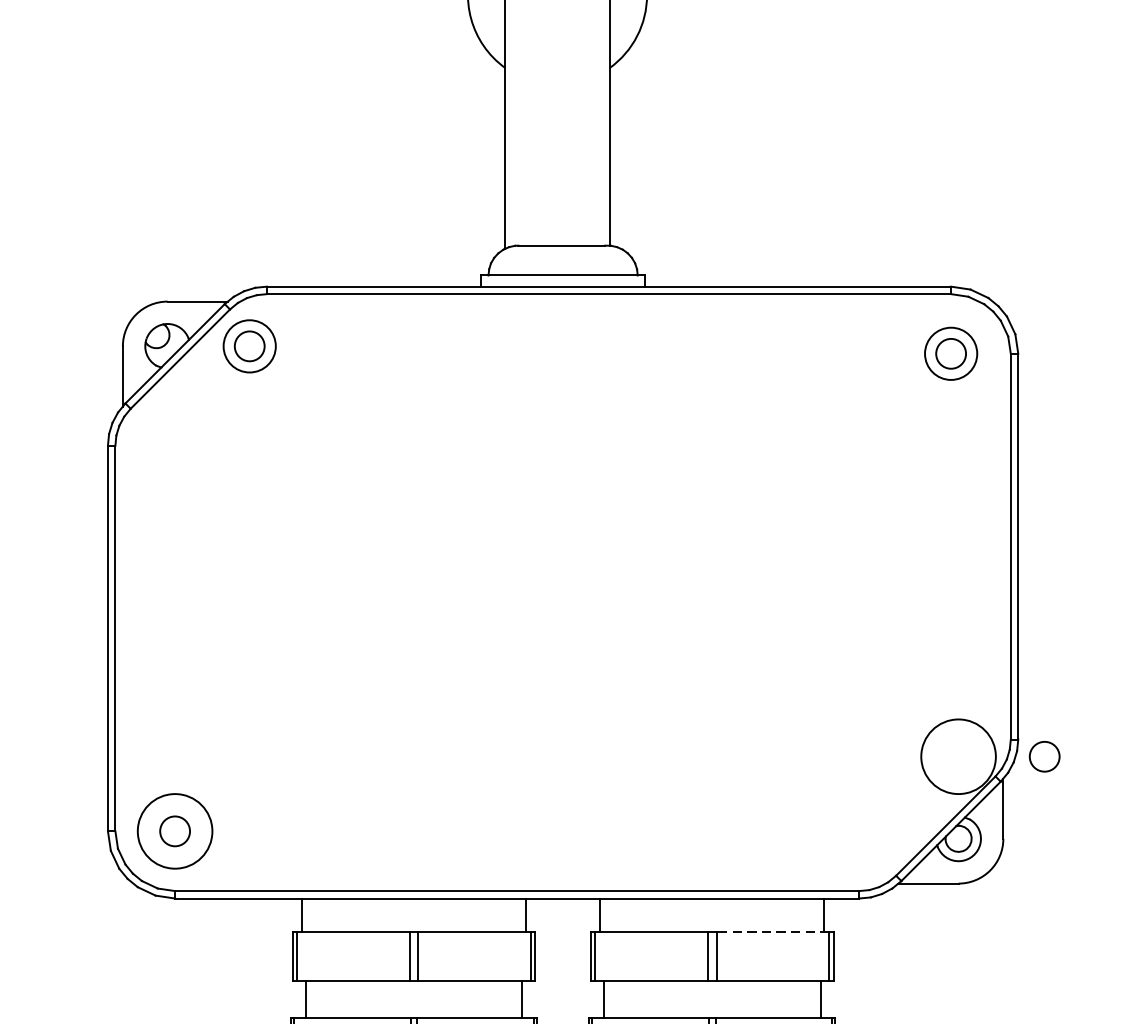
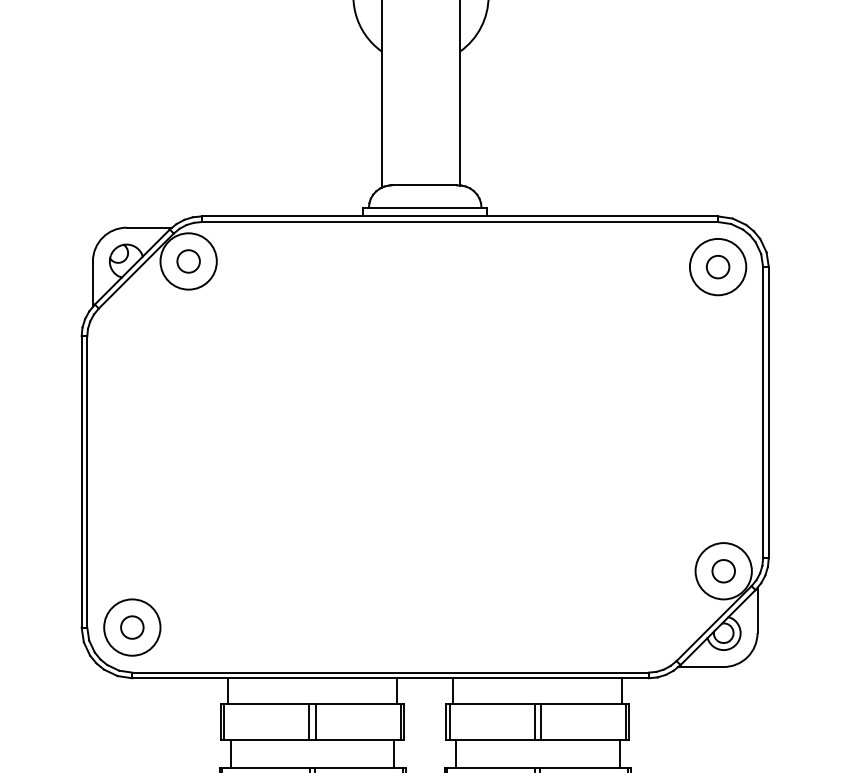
circle: (249, 346) -> (188, 261), size x1.43
circle: (950, 353) -> (717, 266), size x1.43
circle: (1044, 757) -> (723, 571), moved
line: (772, 931) -> (583, 703), dashed -> solid

